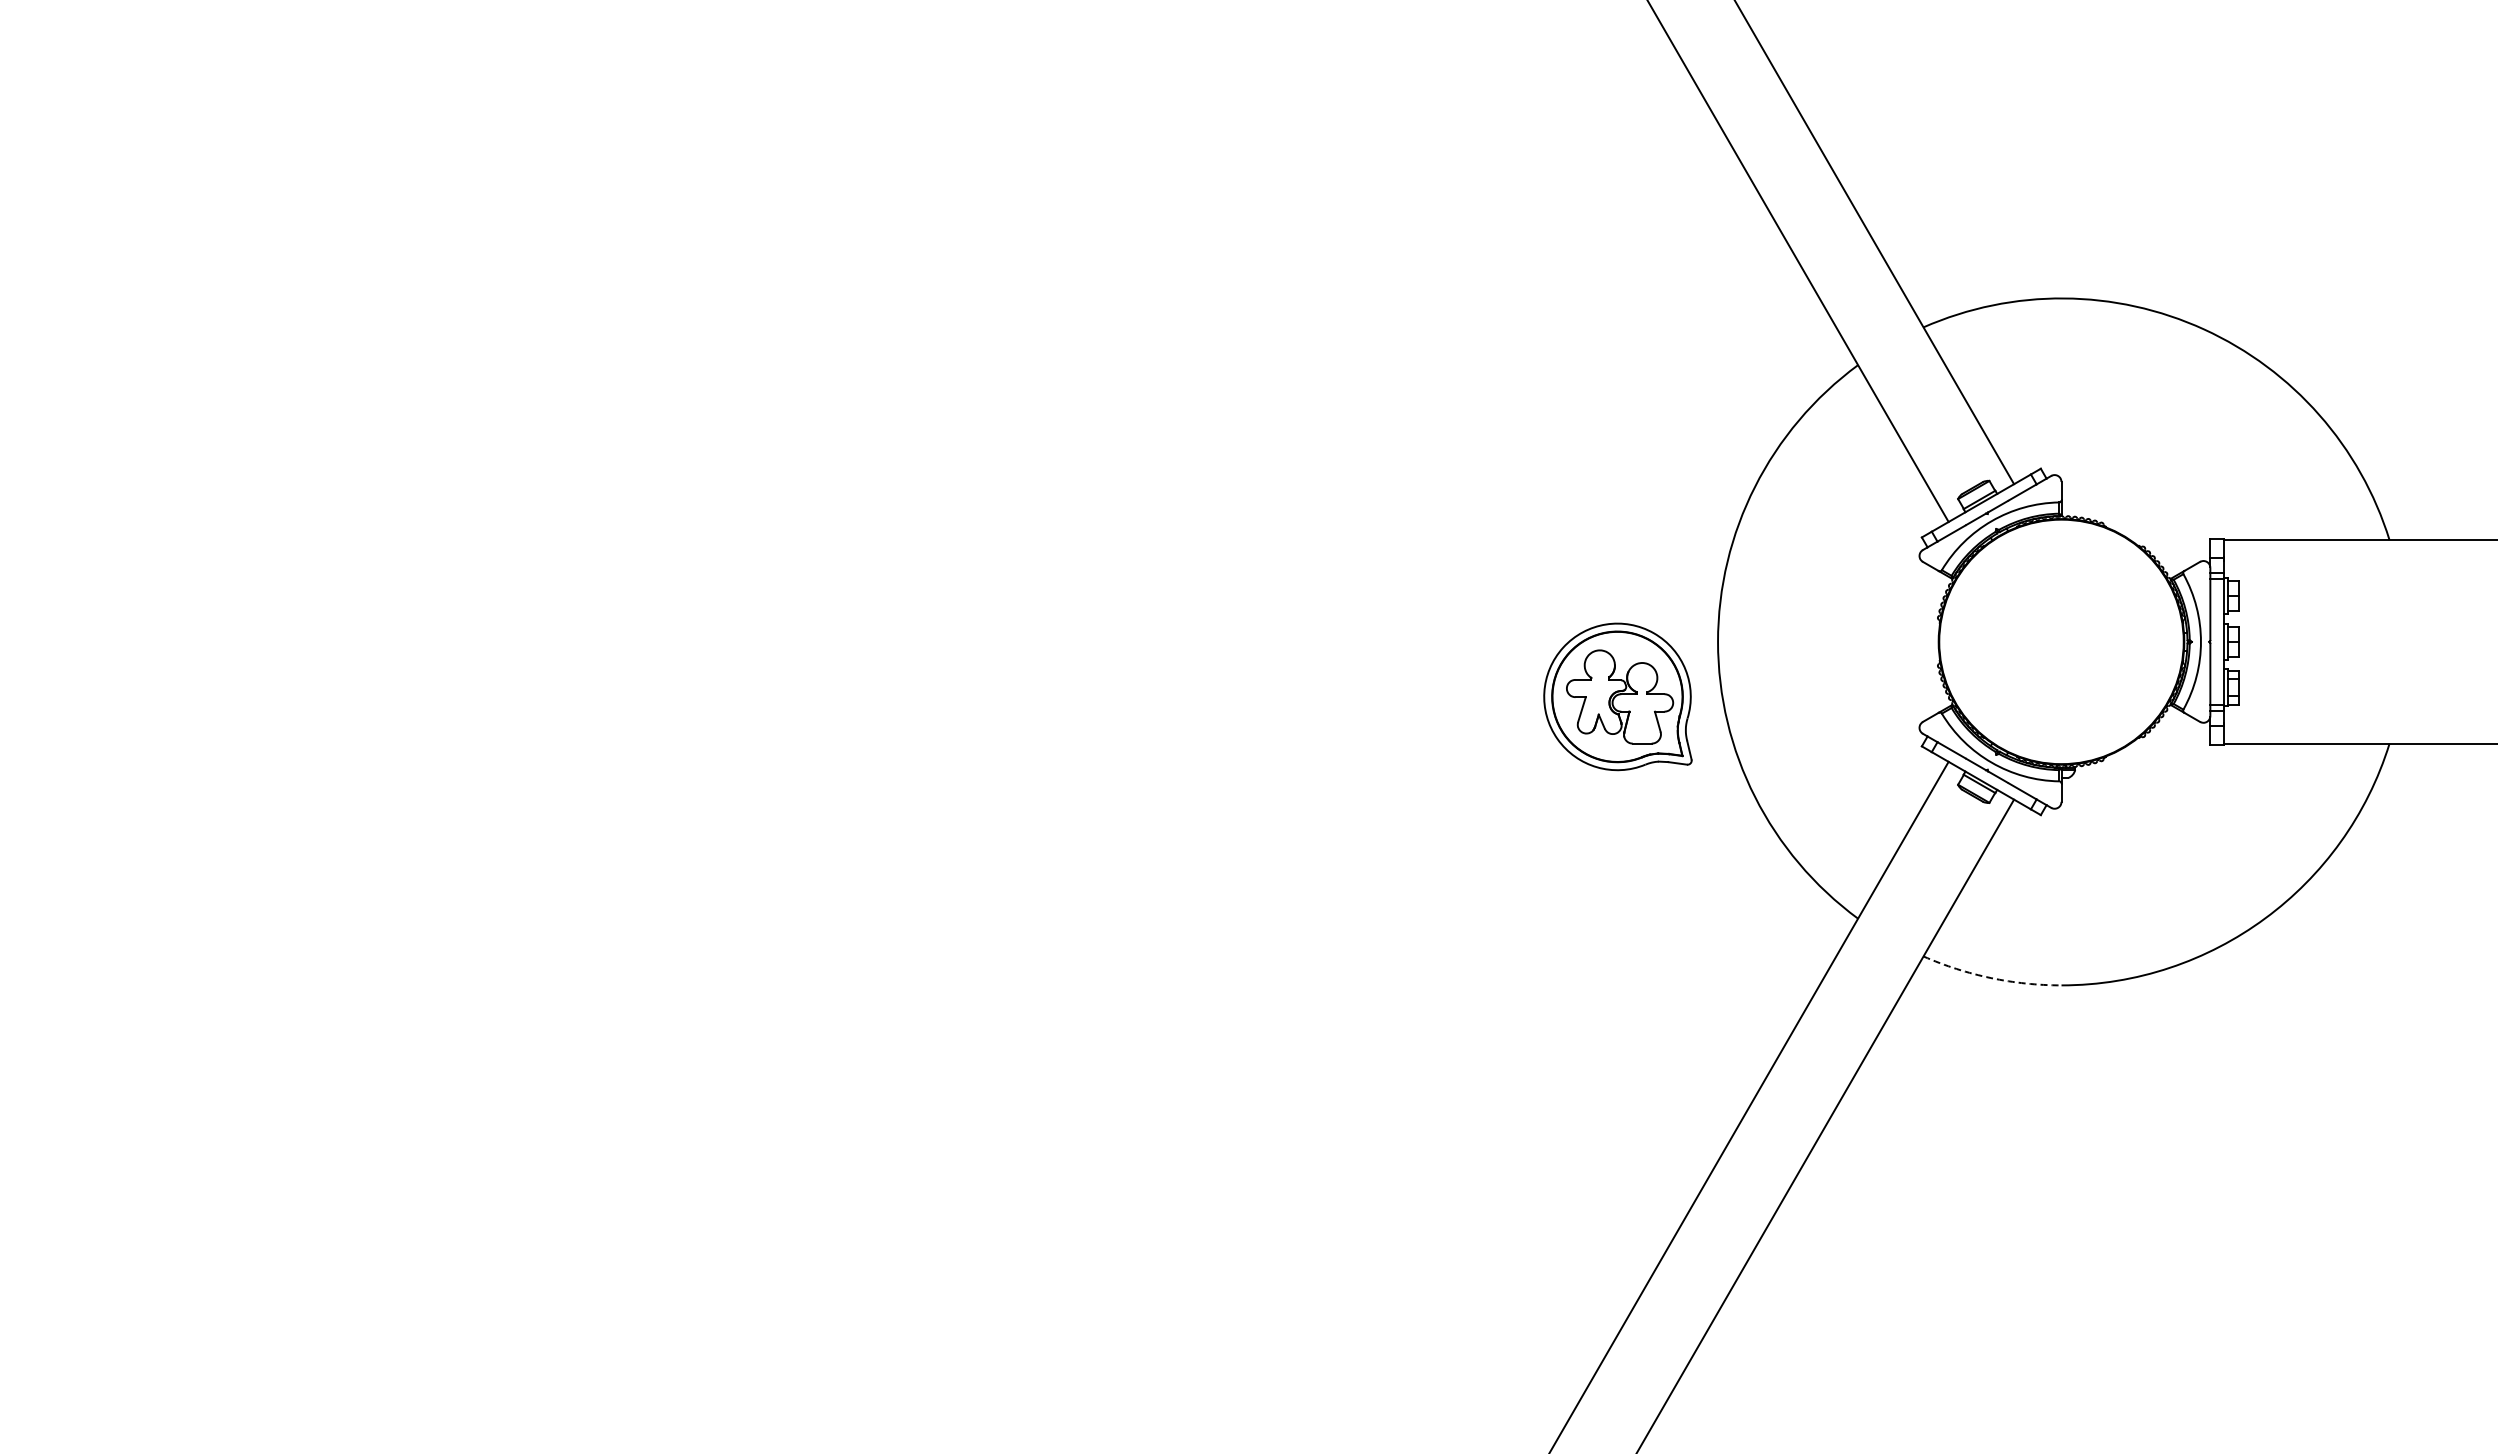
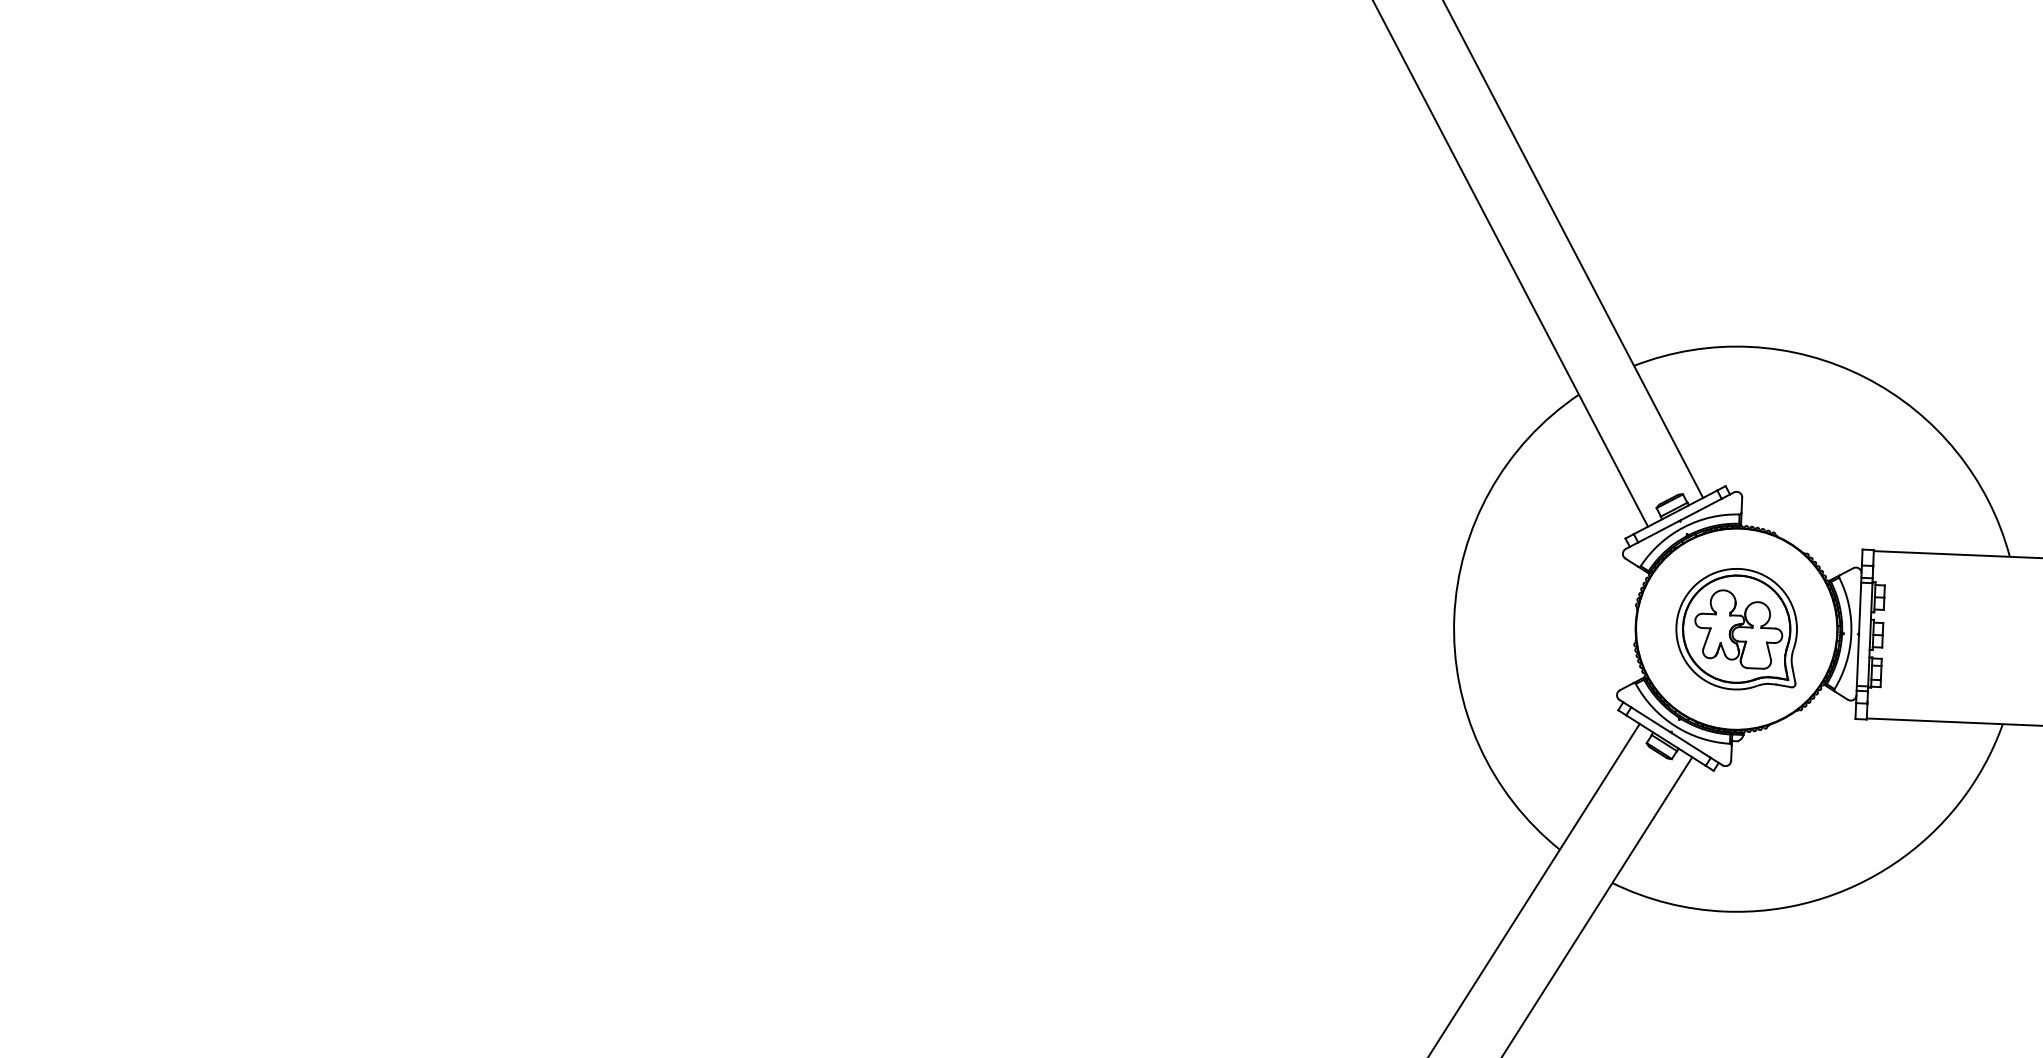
part: (1617, 696) -> (1736, 628), moved
arc: (1991, 978) -> (1667, 903), dashed -> solid

